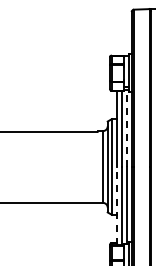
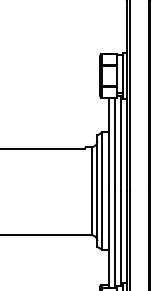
line: (126, 128) -> (120, 143), dashed -> solid
line: (117, 205) -> (109, 238), dashed -> solid

